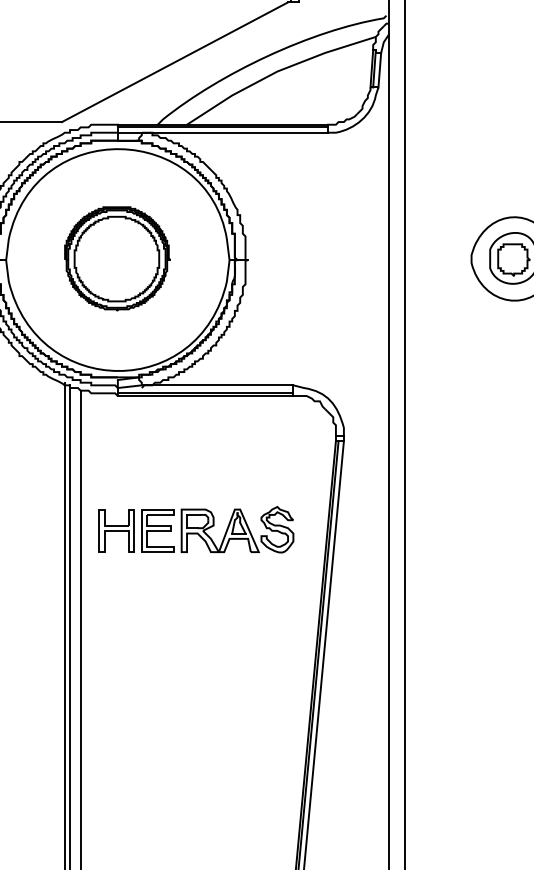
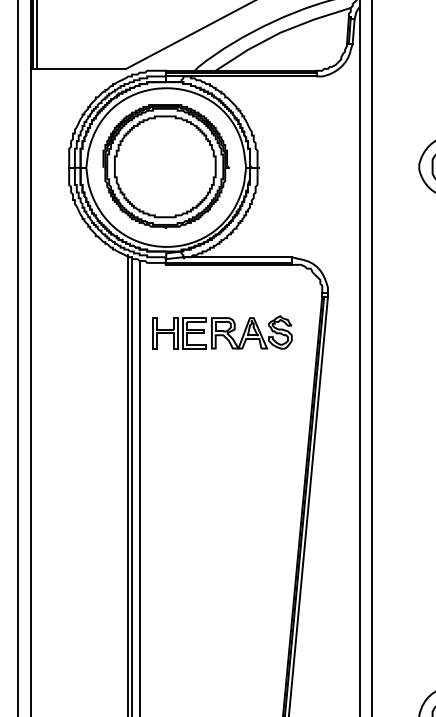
part: (116, 258) -> (165, 166), size x1.67
part: (196, 529) -> (222, 332), moved

